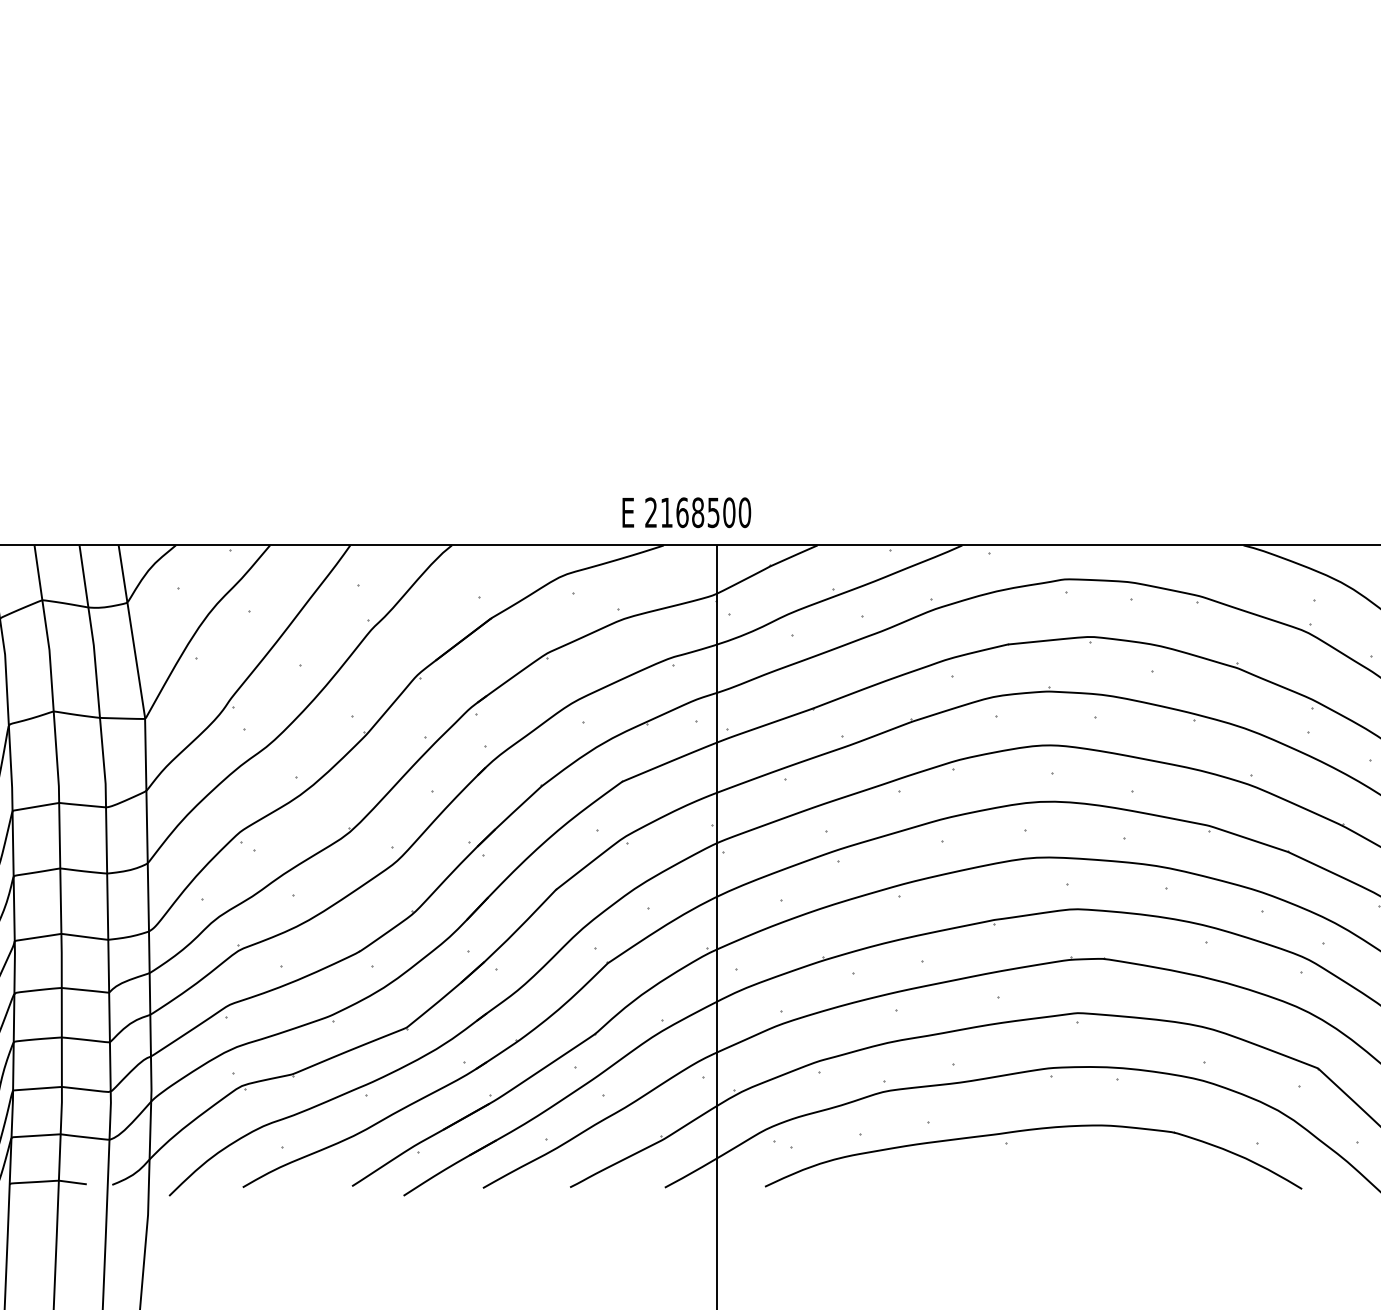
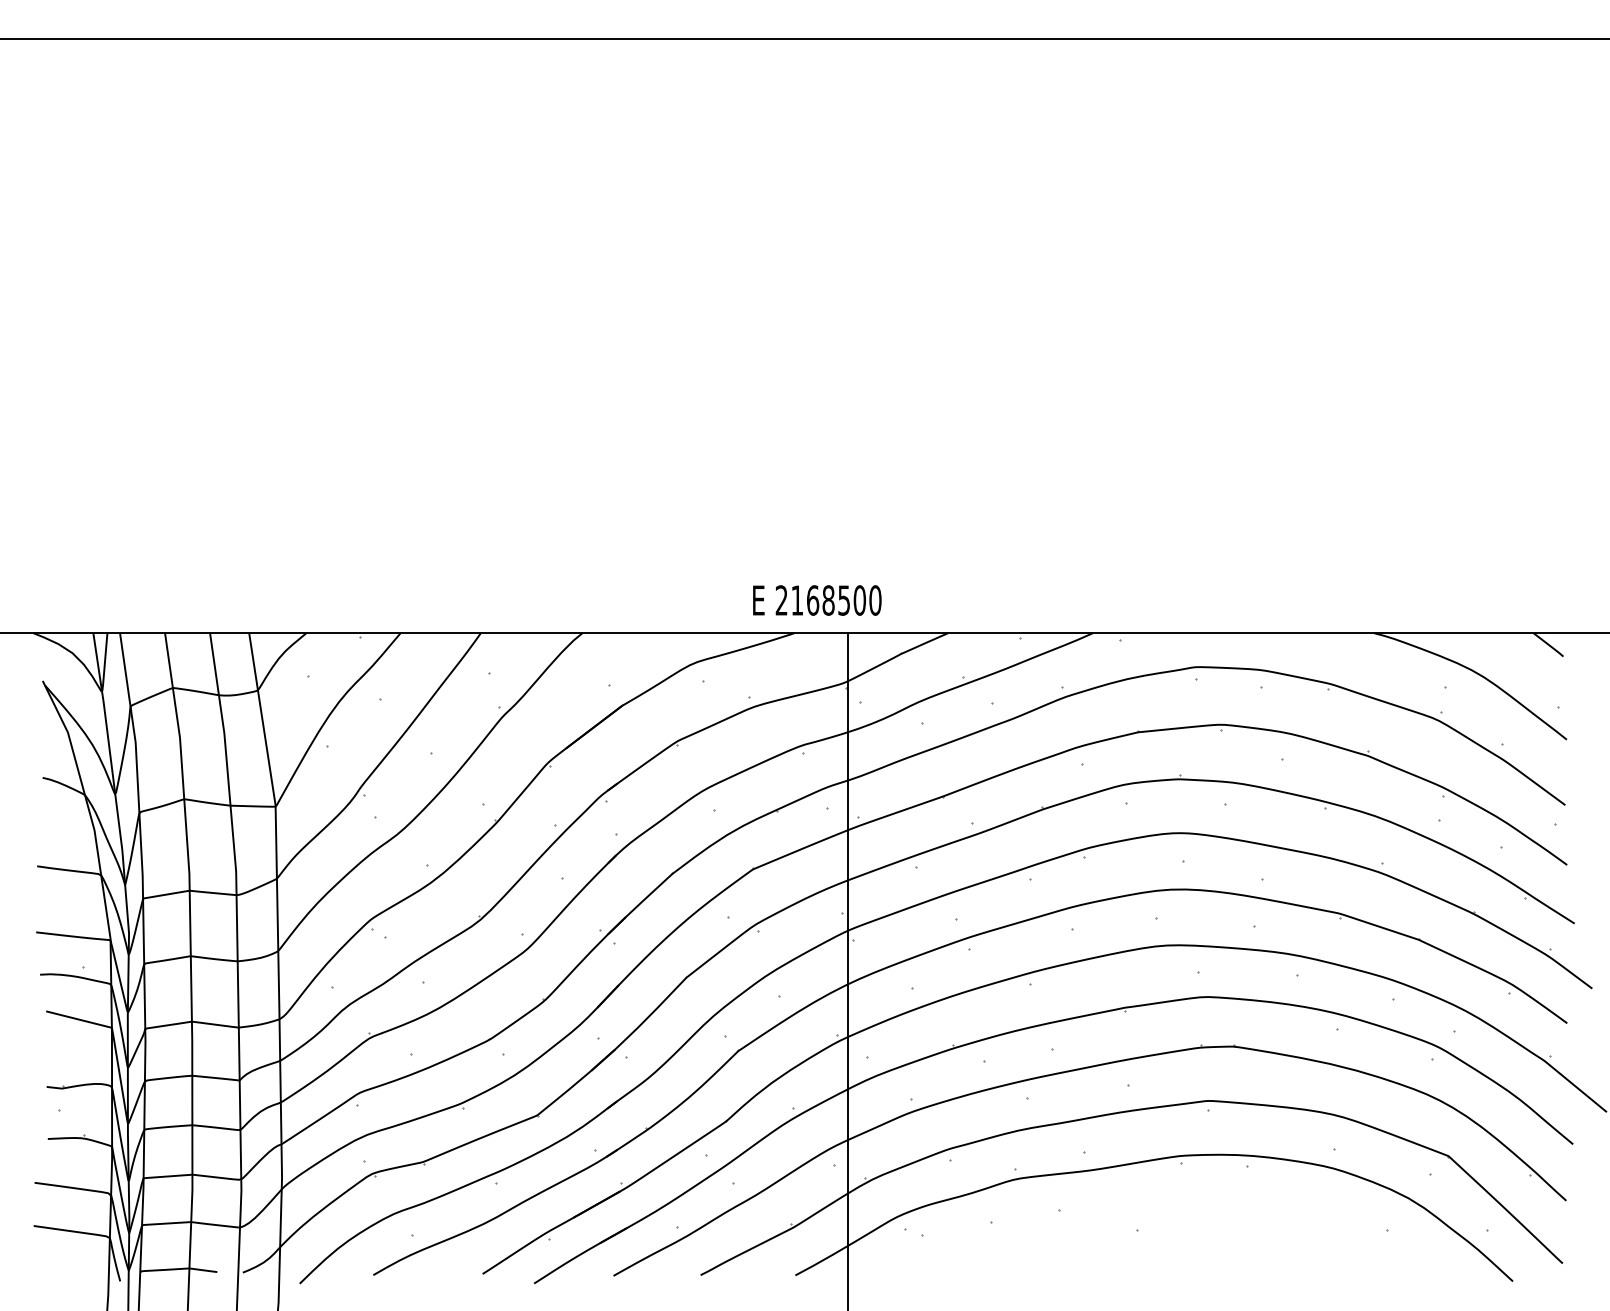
part: (1032, 1130) -> (1163, 1218), removed

